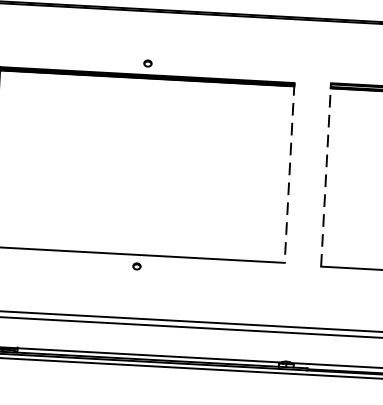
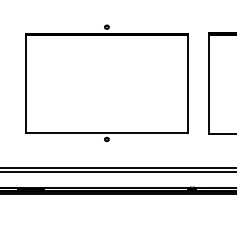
line: (289, 173) -> (188, 83), dashed -> solid
line: (326, 175) -> (208, 83), dashed -> solid

